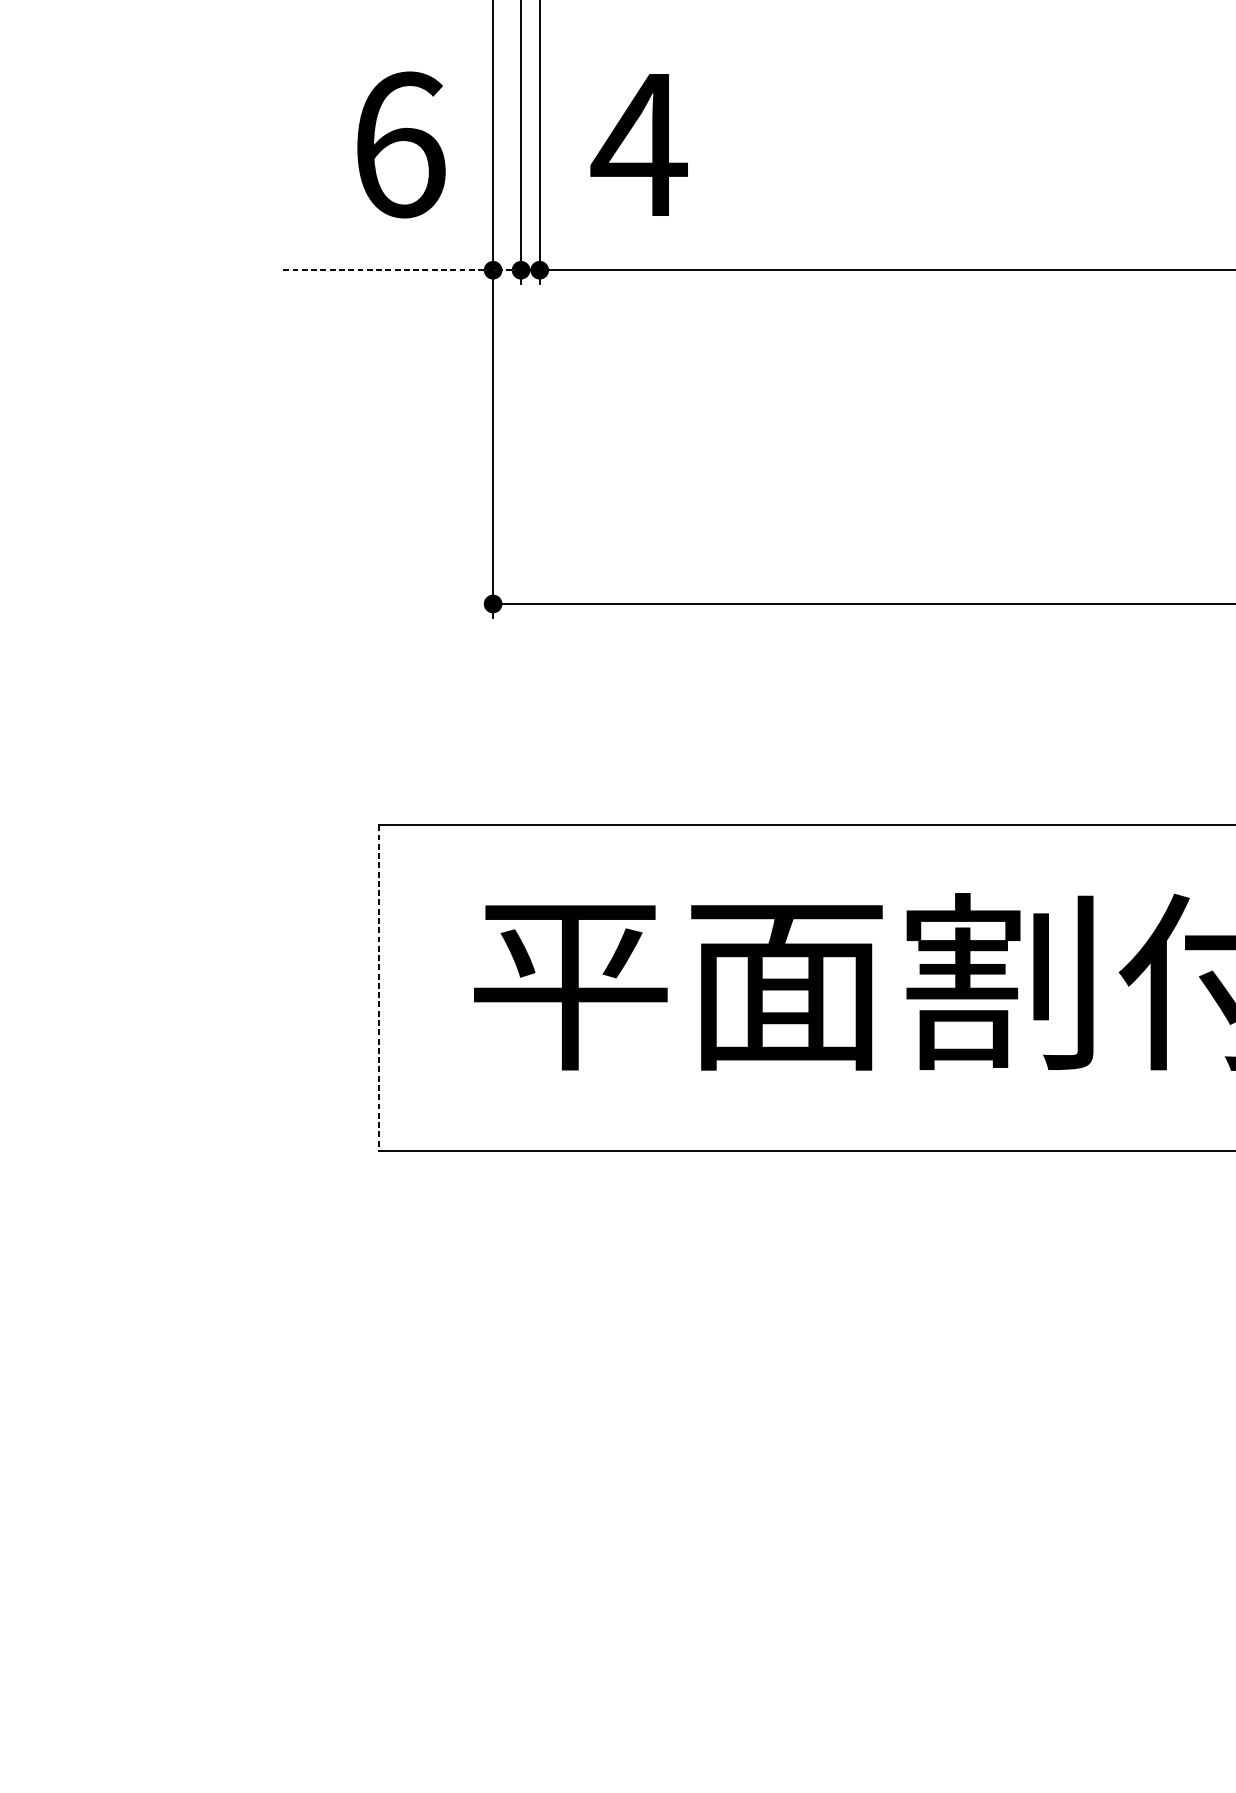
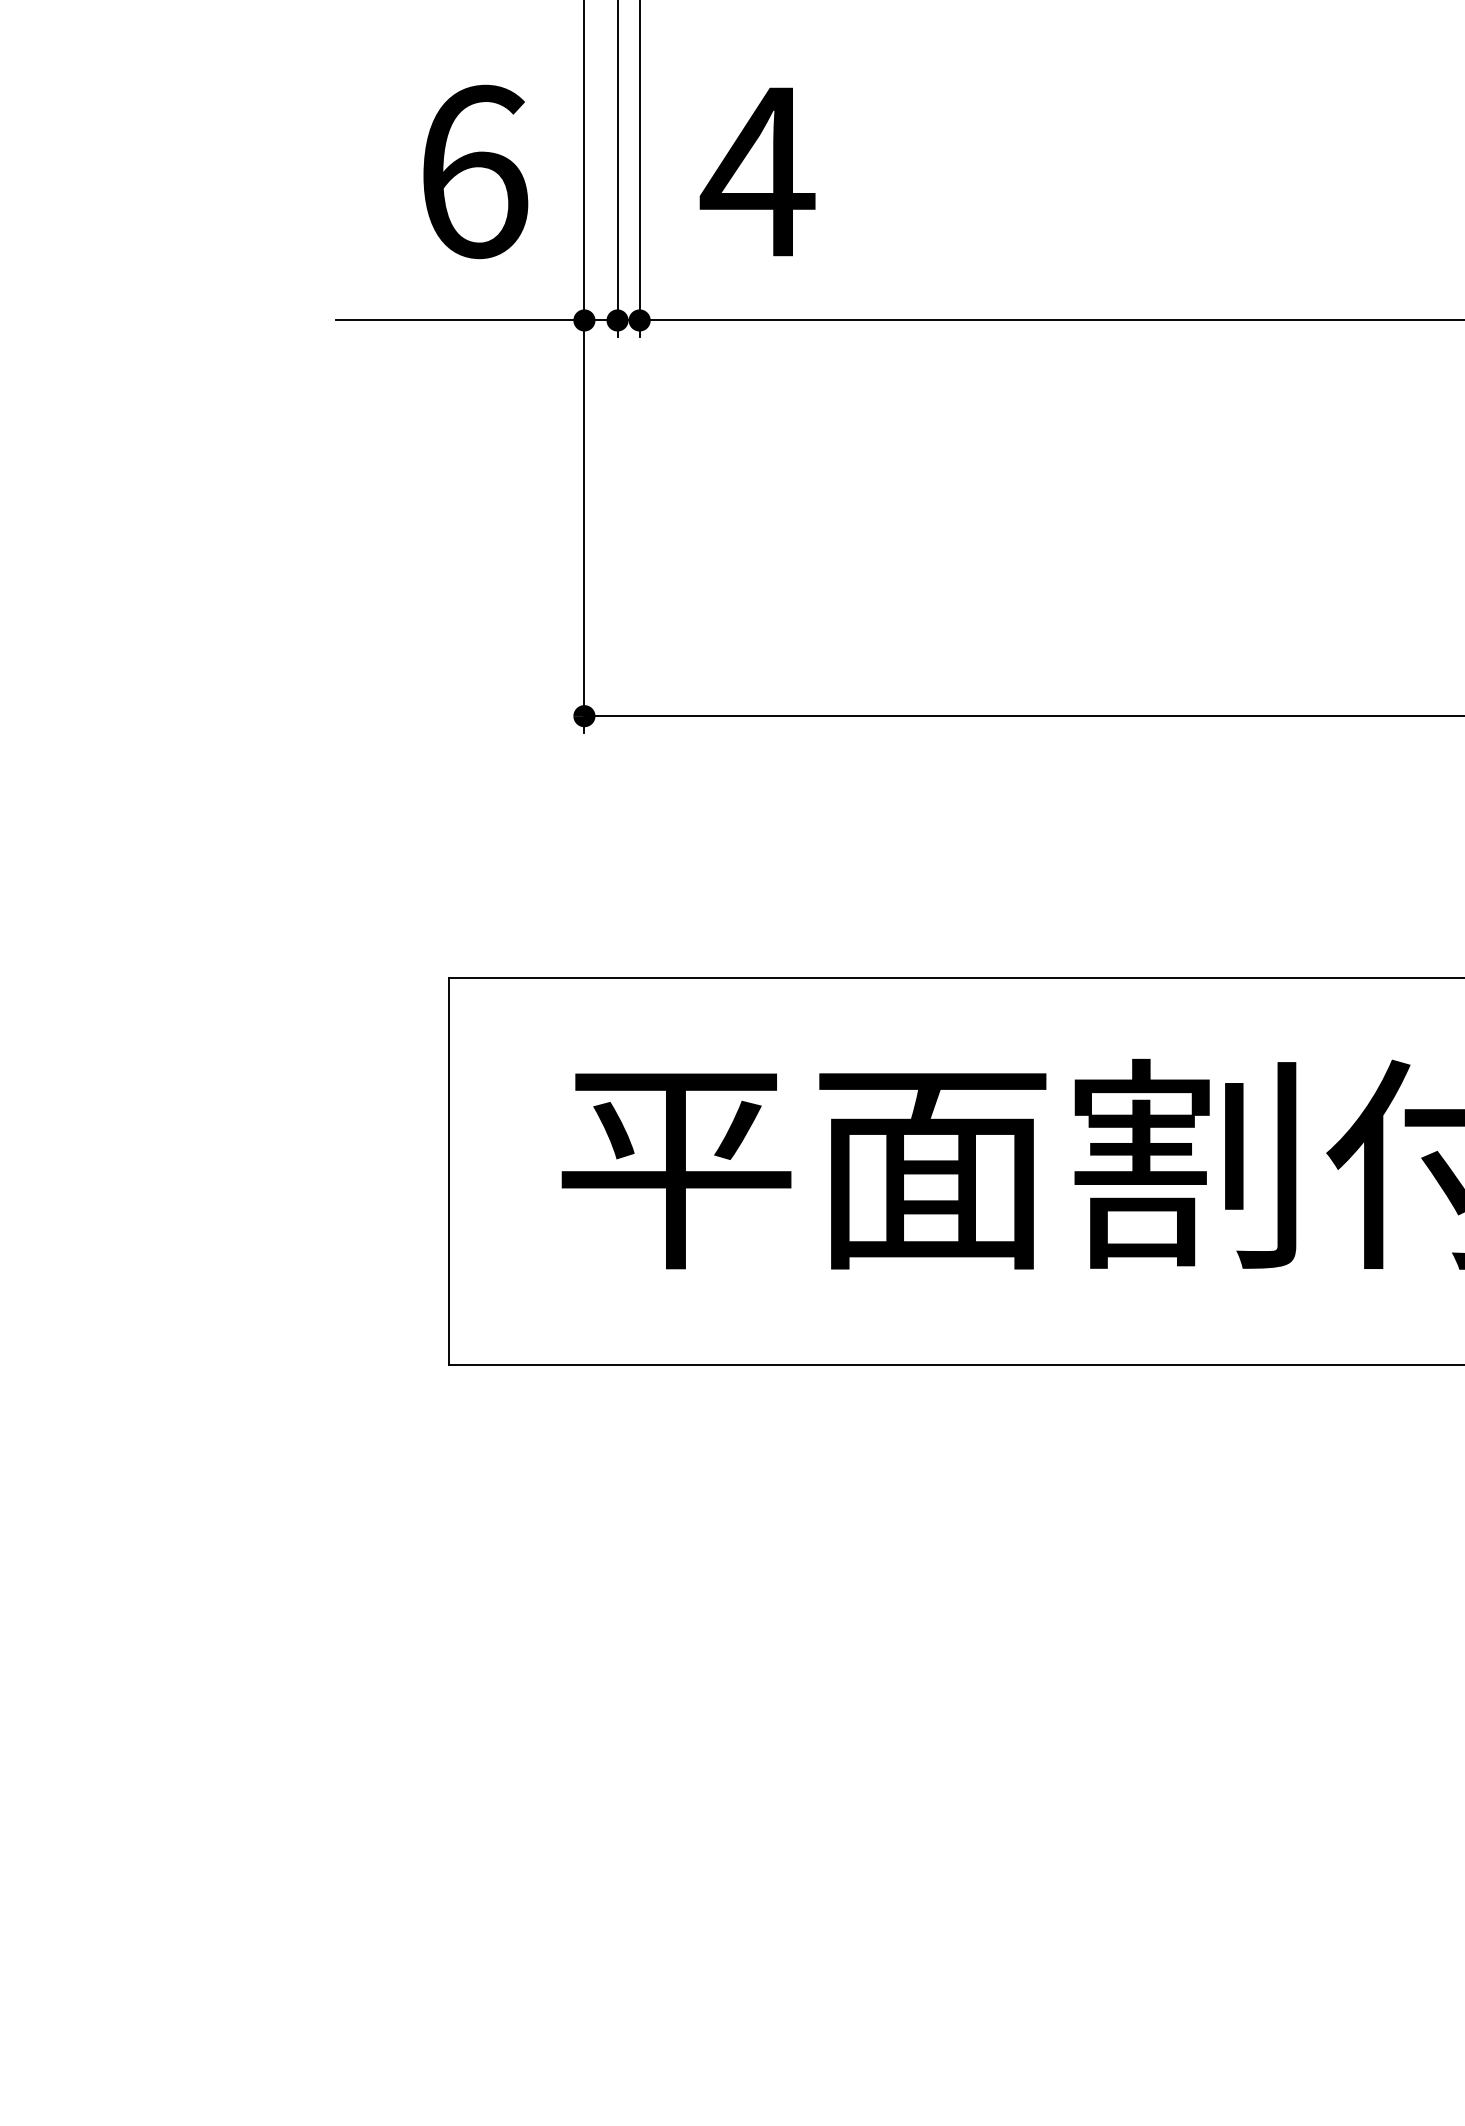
line: (402, 270) -> (476, 320), dashed -> solid
line: (379, 988) -> (449, 1172), dashed -> solid

